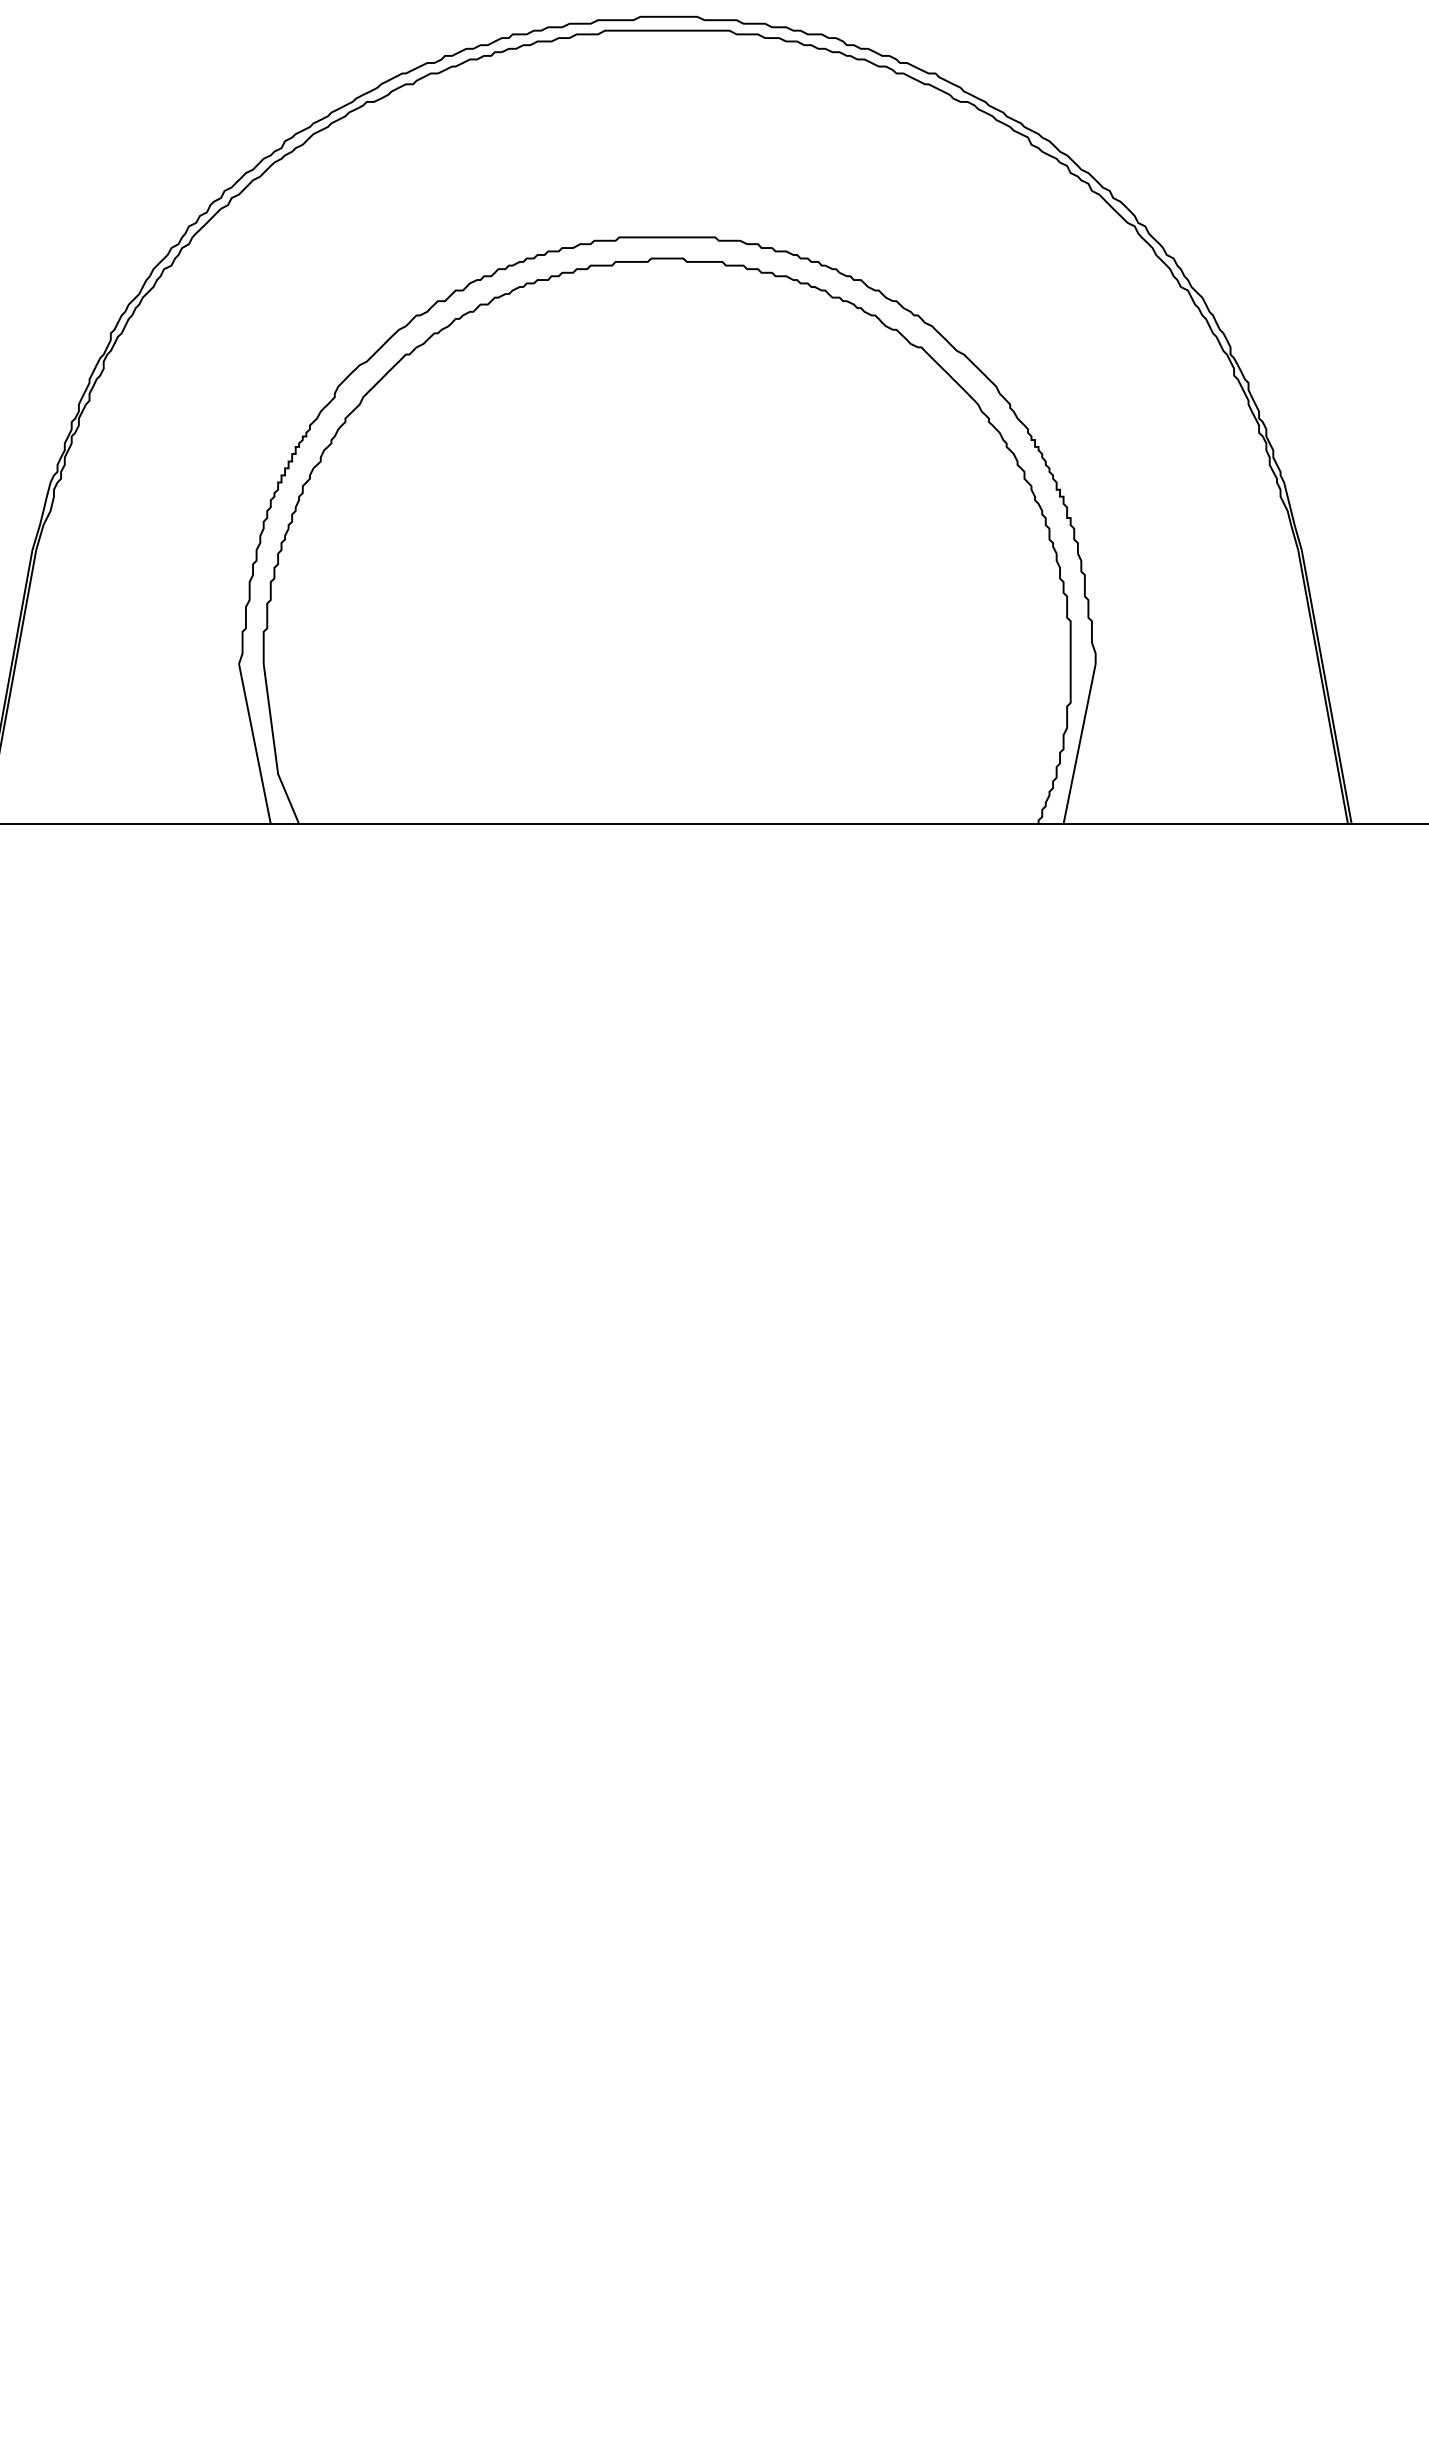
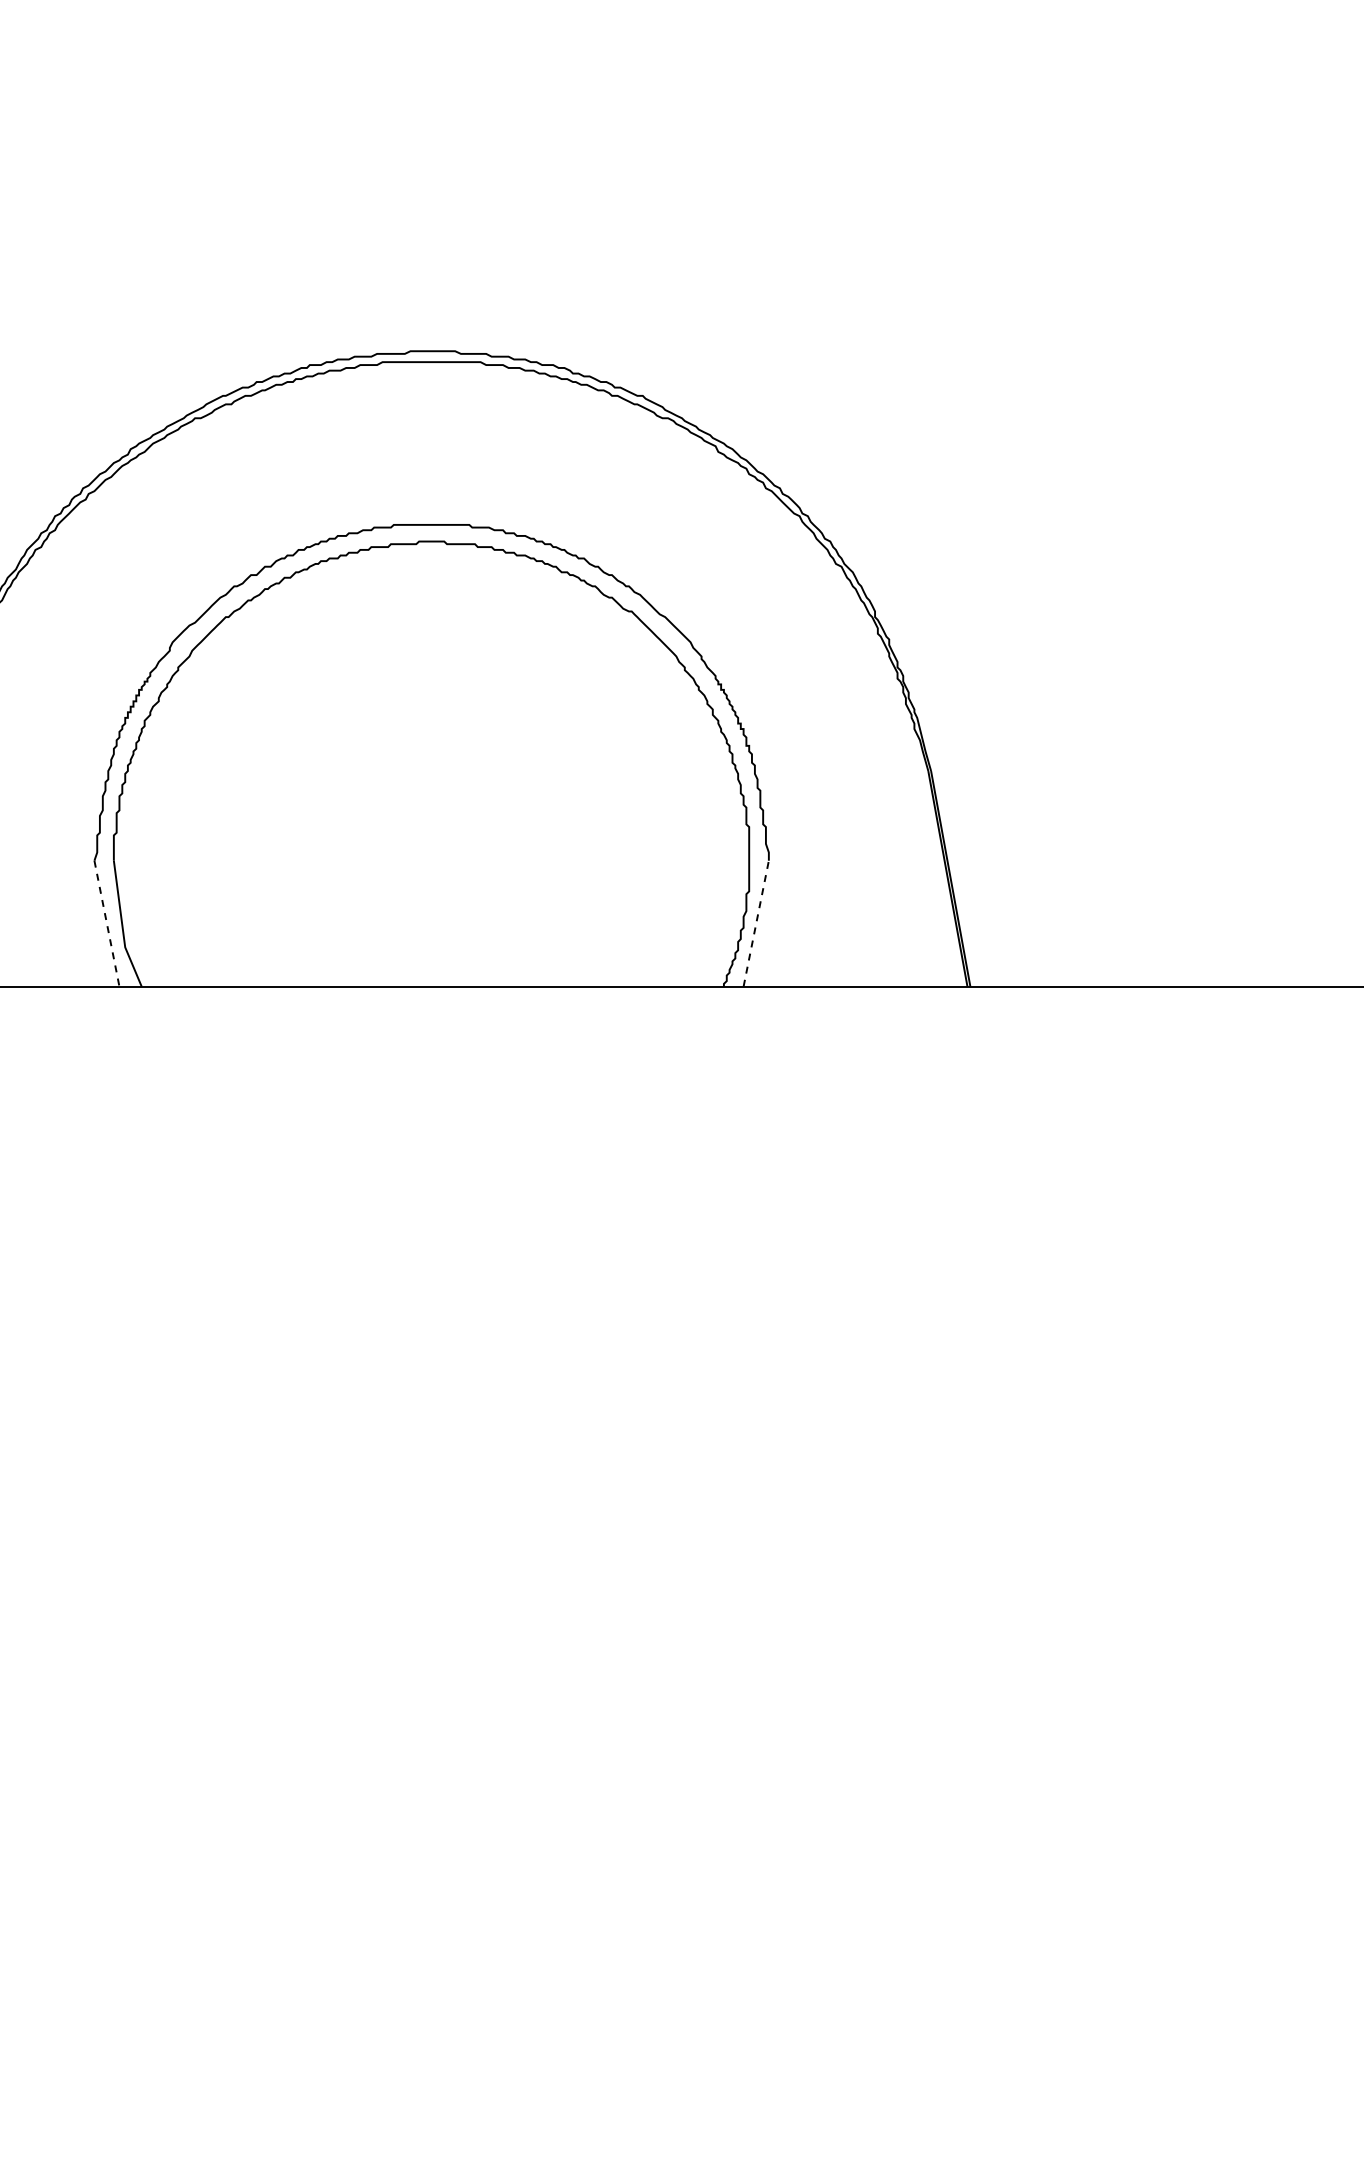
line: (1079, 743) -> (756, 923), solid -> dashed
line: (255, 744) -> (107, 924), solid -> dashed

